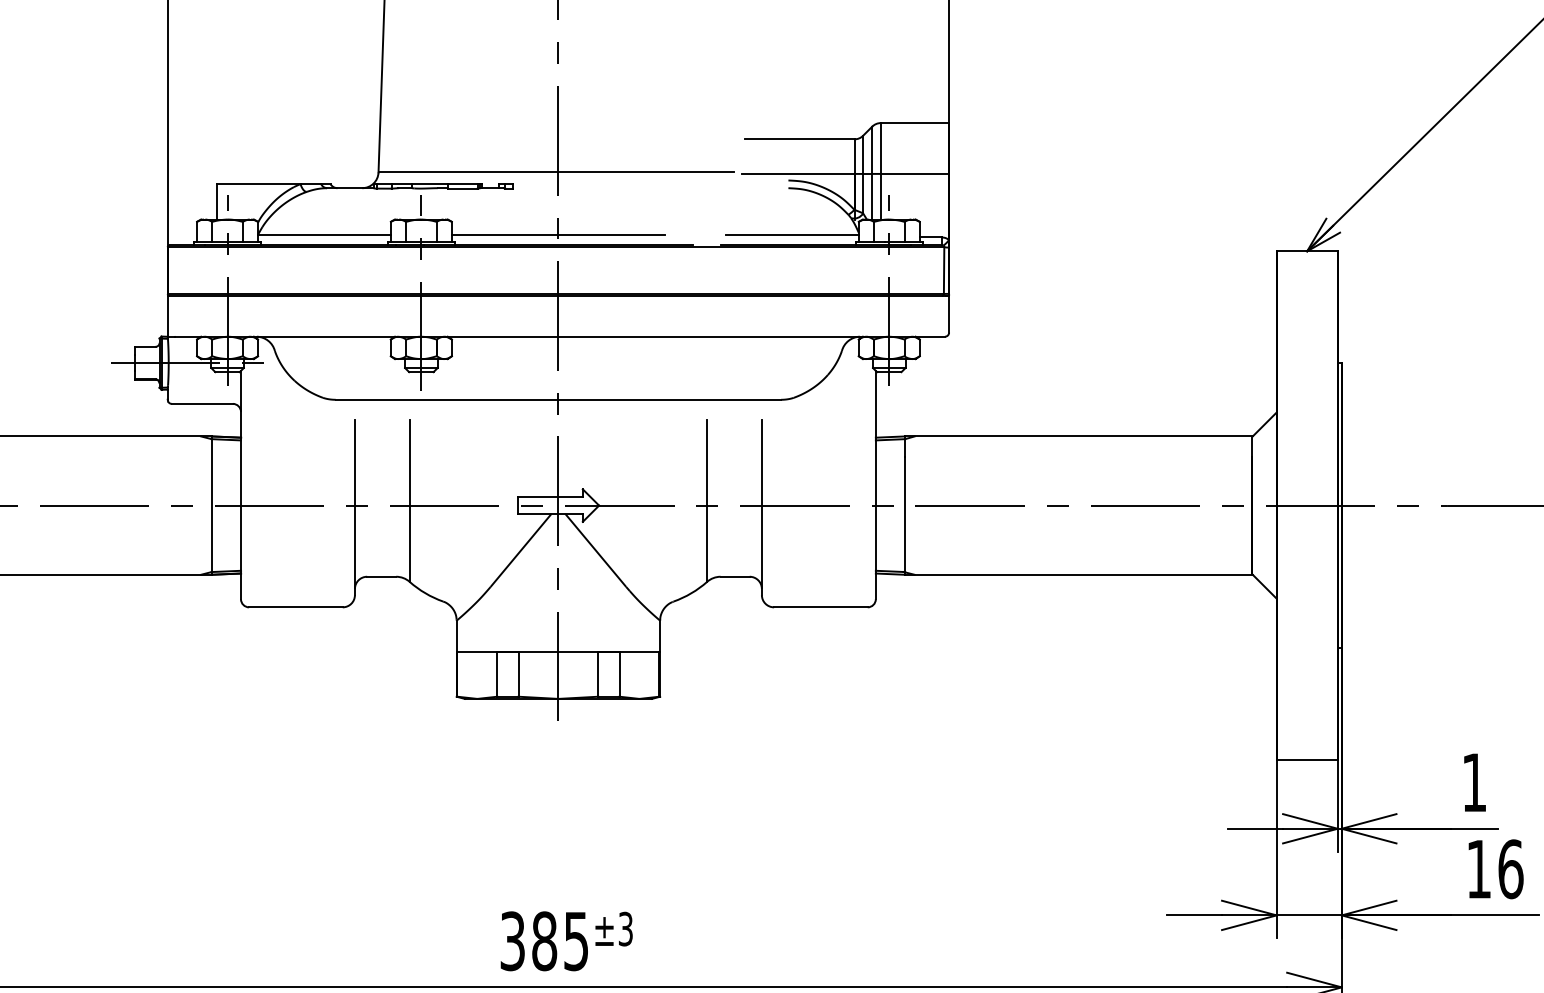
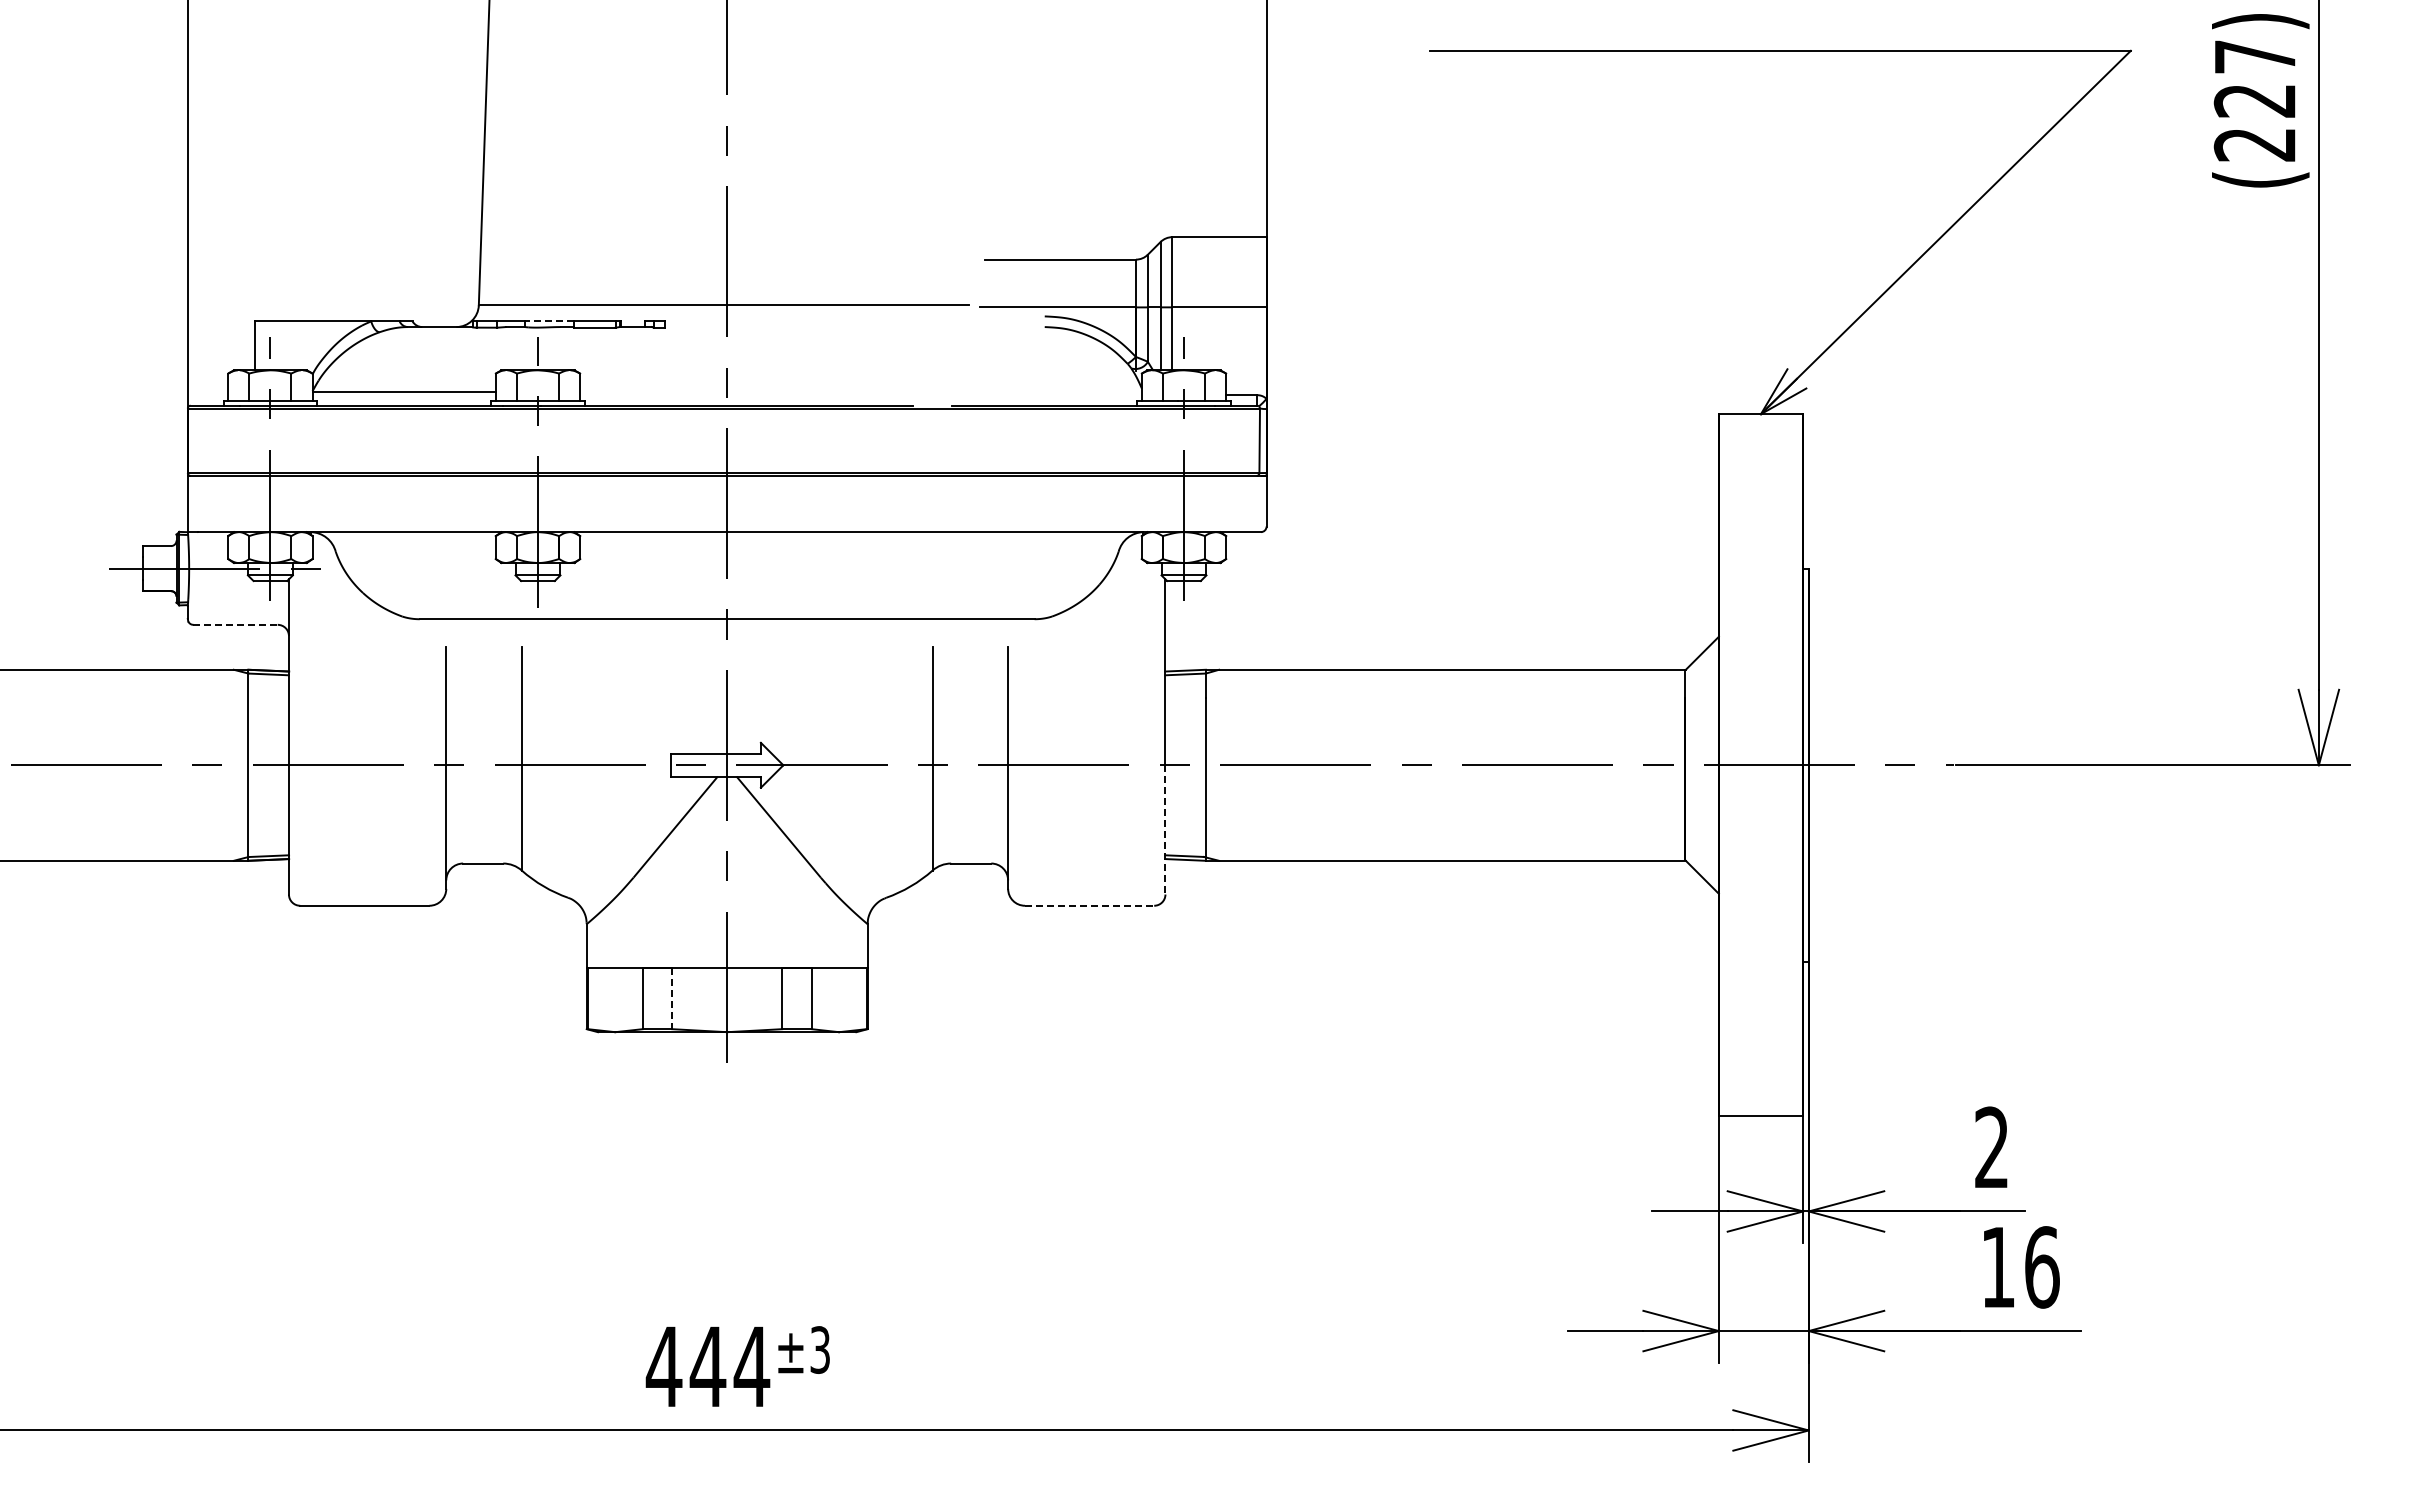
line: (429, 184) -> (549, 321), solid -> dashed
line: (558, 235) -> (727, 392), removed
line: (791, 235) -> (1049, 392), removed
line: (203, 403) -> (236, 624), solid -> dashed
line: (875, 552) -> (1165, 829), solid -> dashed
line: (820, 607) -> (1089, 905), solid -> dashed
line: (518, 674) -> (672, 998), solid -> dashed
text: (1474, 781) -> (1991, 1146), 1 -> 2
text: (544, 941) -> (707, 1366), 385 -> 444

